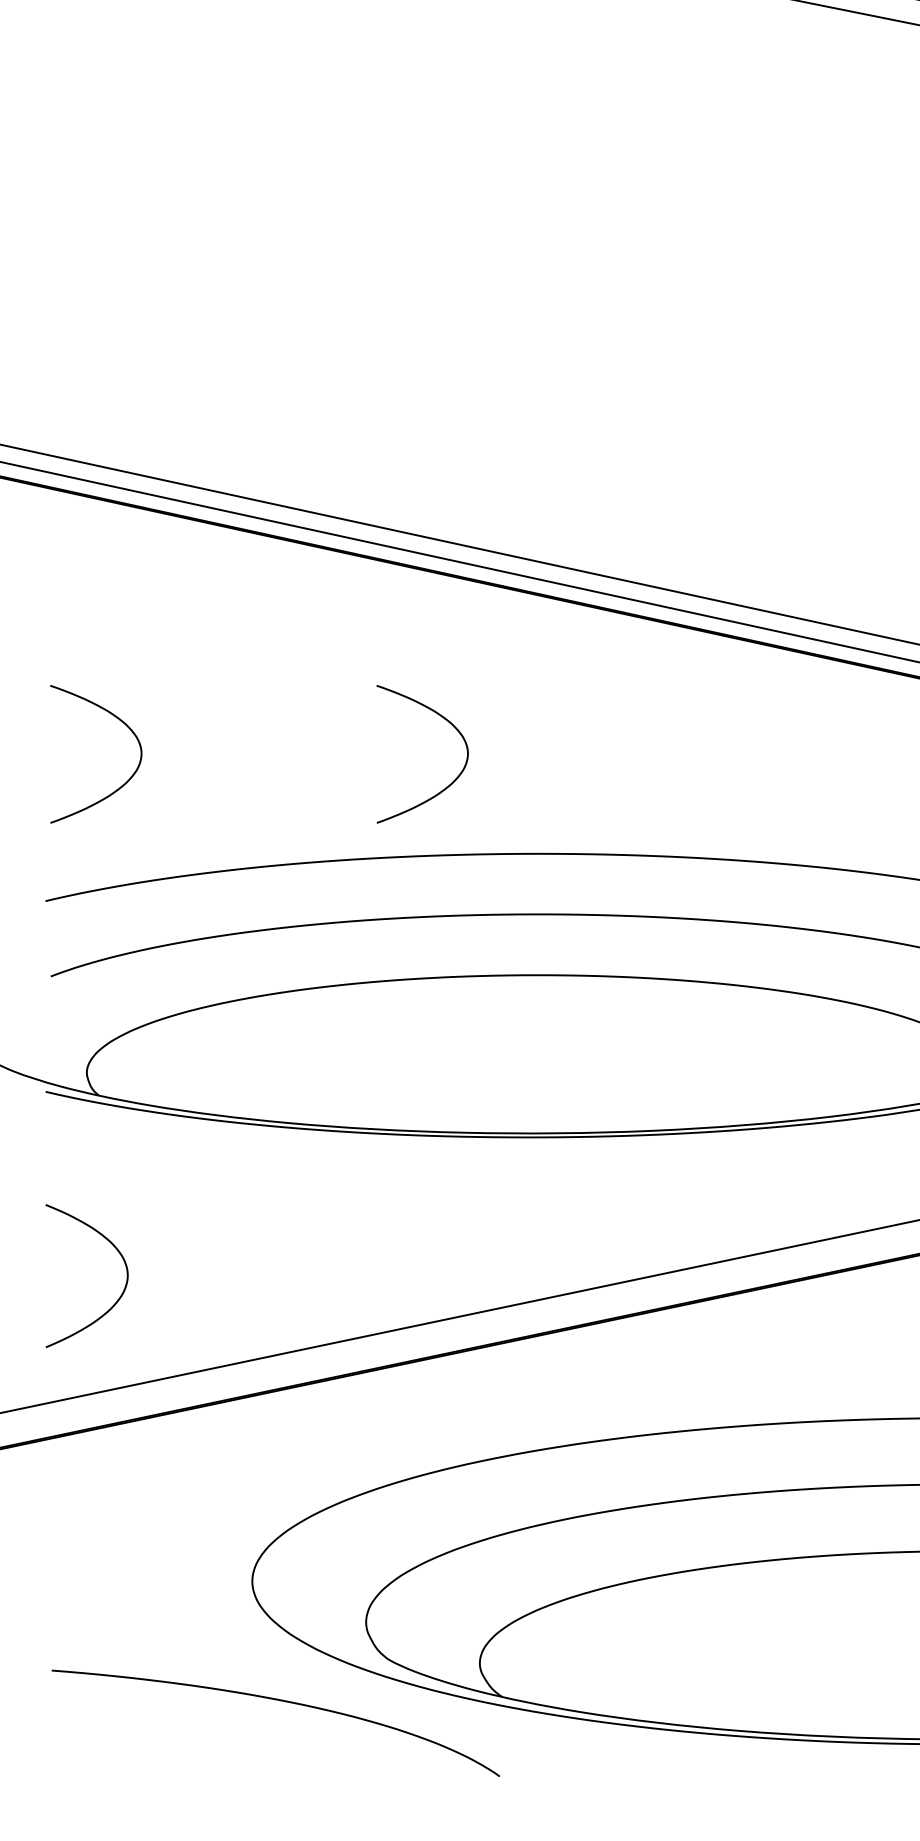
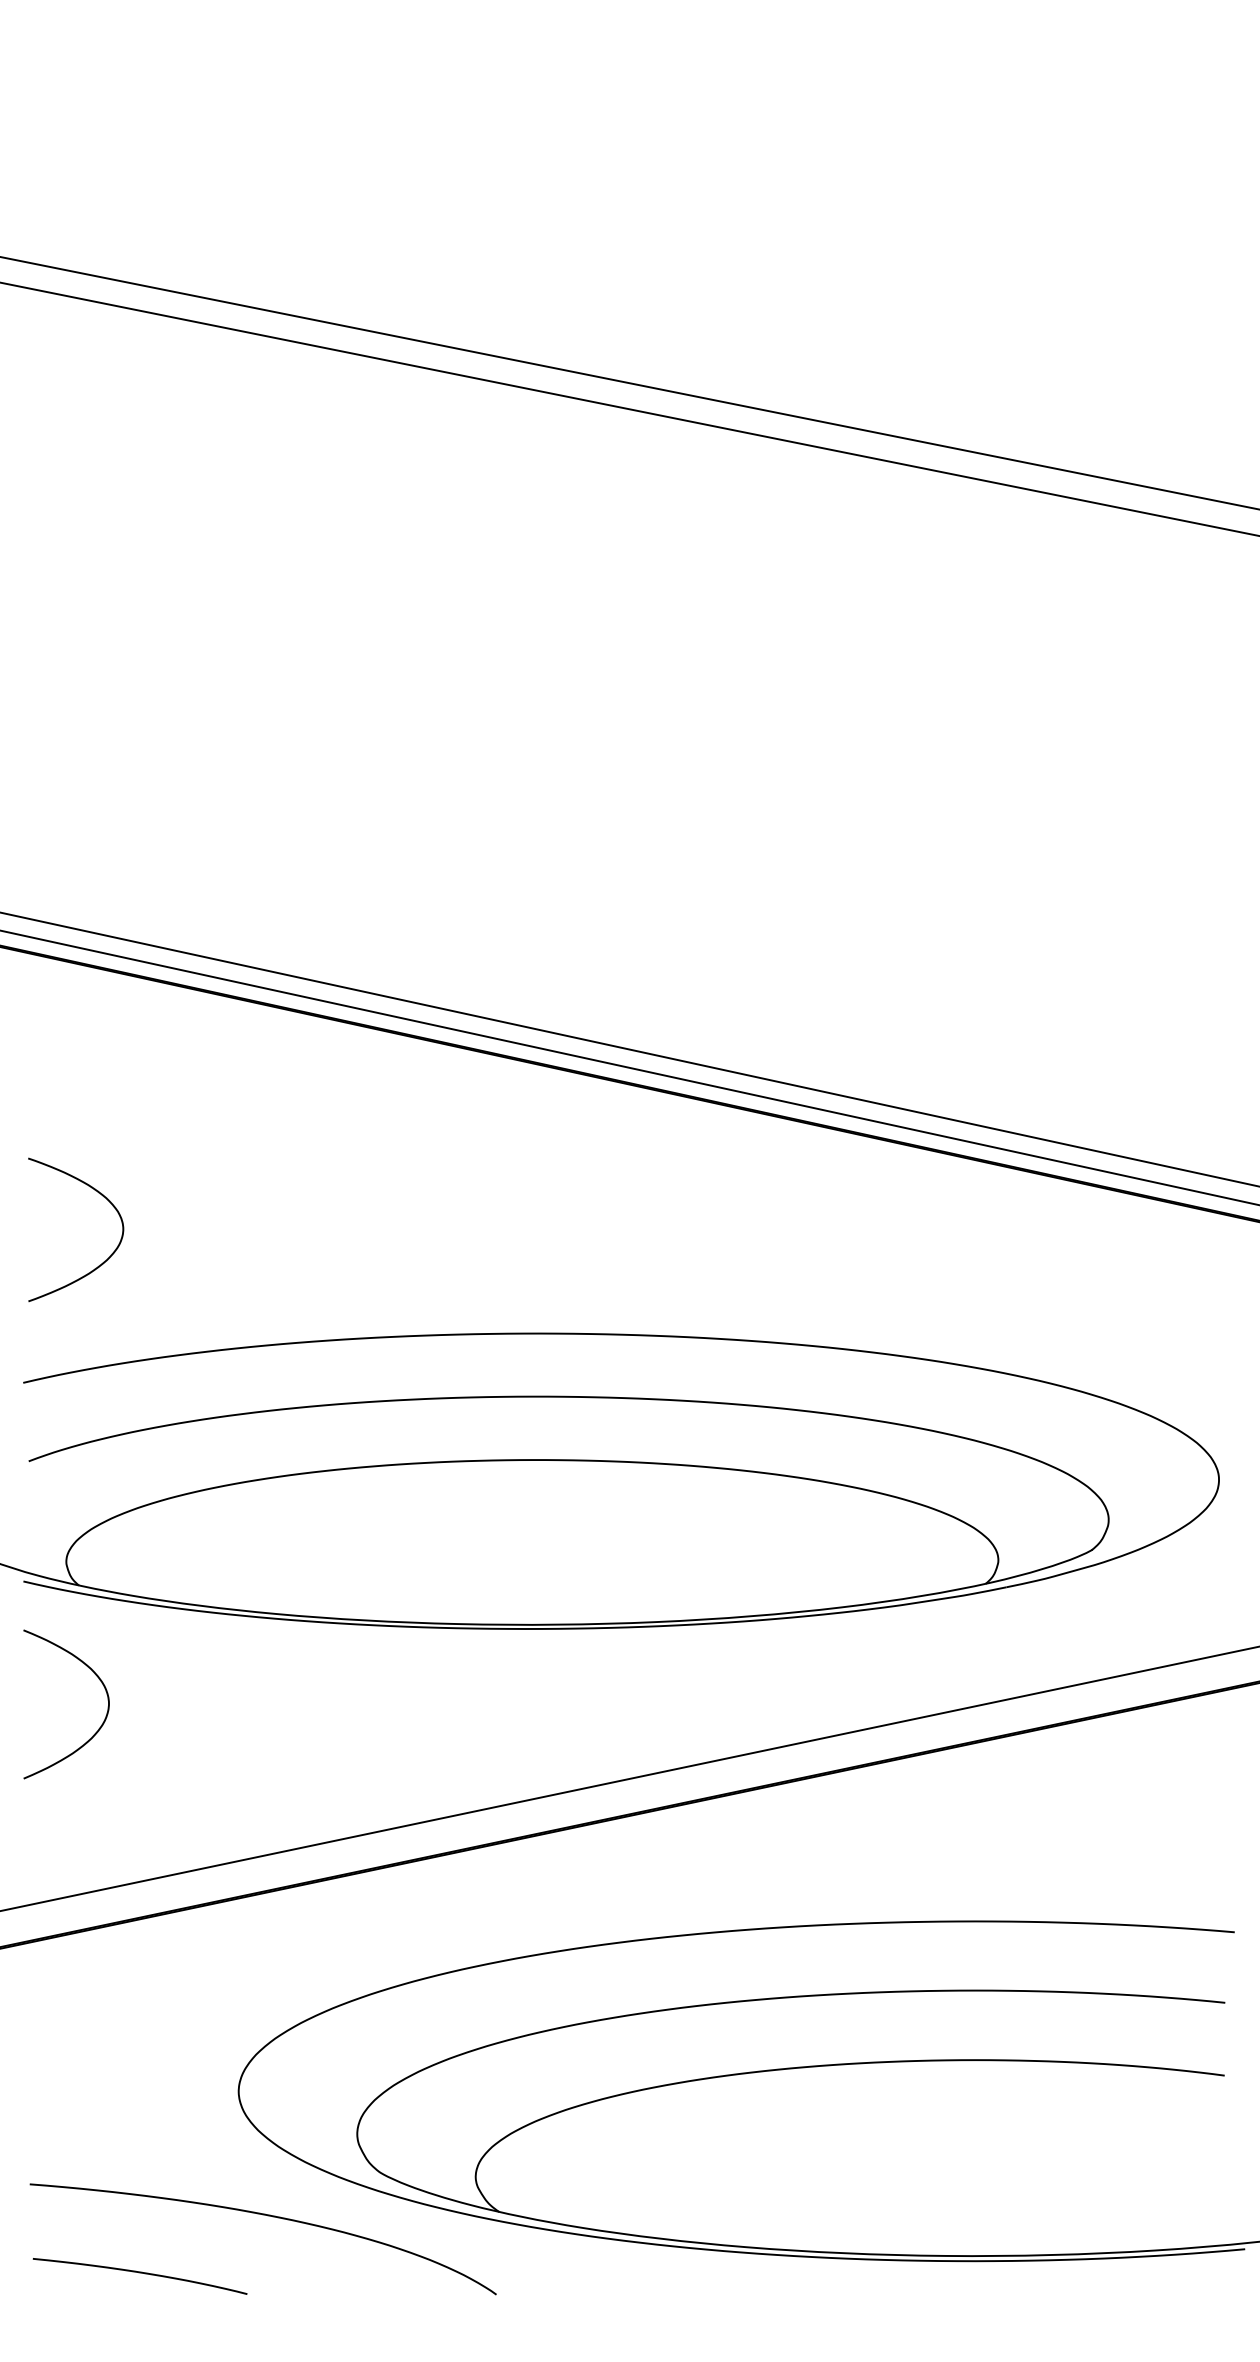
curve: (448, 723) -> (443, 1197), removed
curve: (117, 1299) -> (98, 1728), moved
curve: (157, 1756) -> (139, 2273), added

